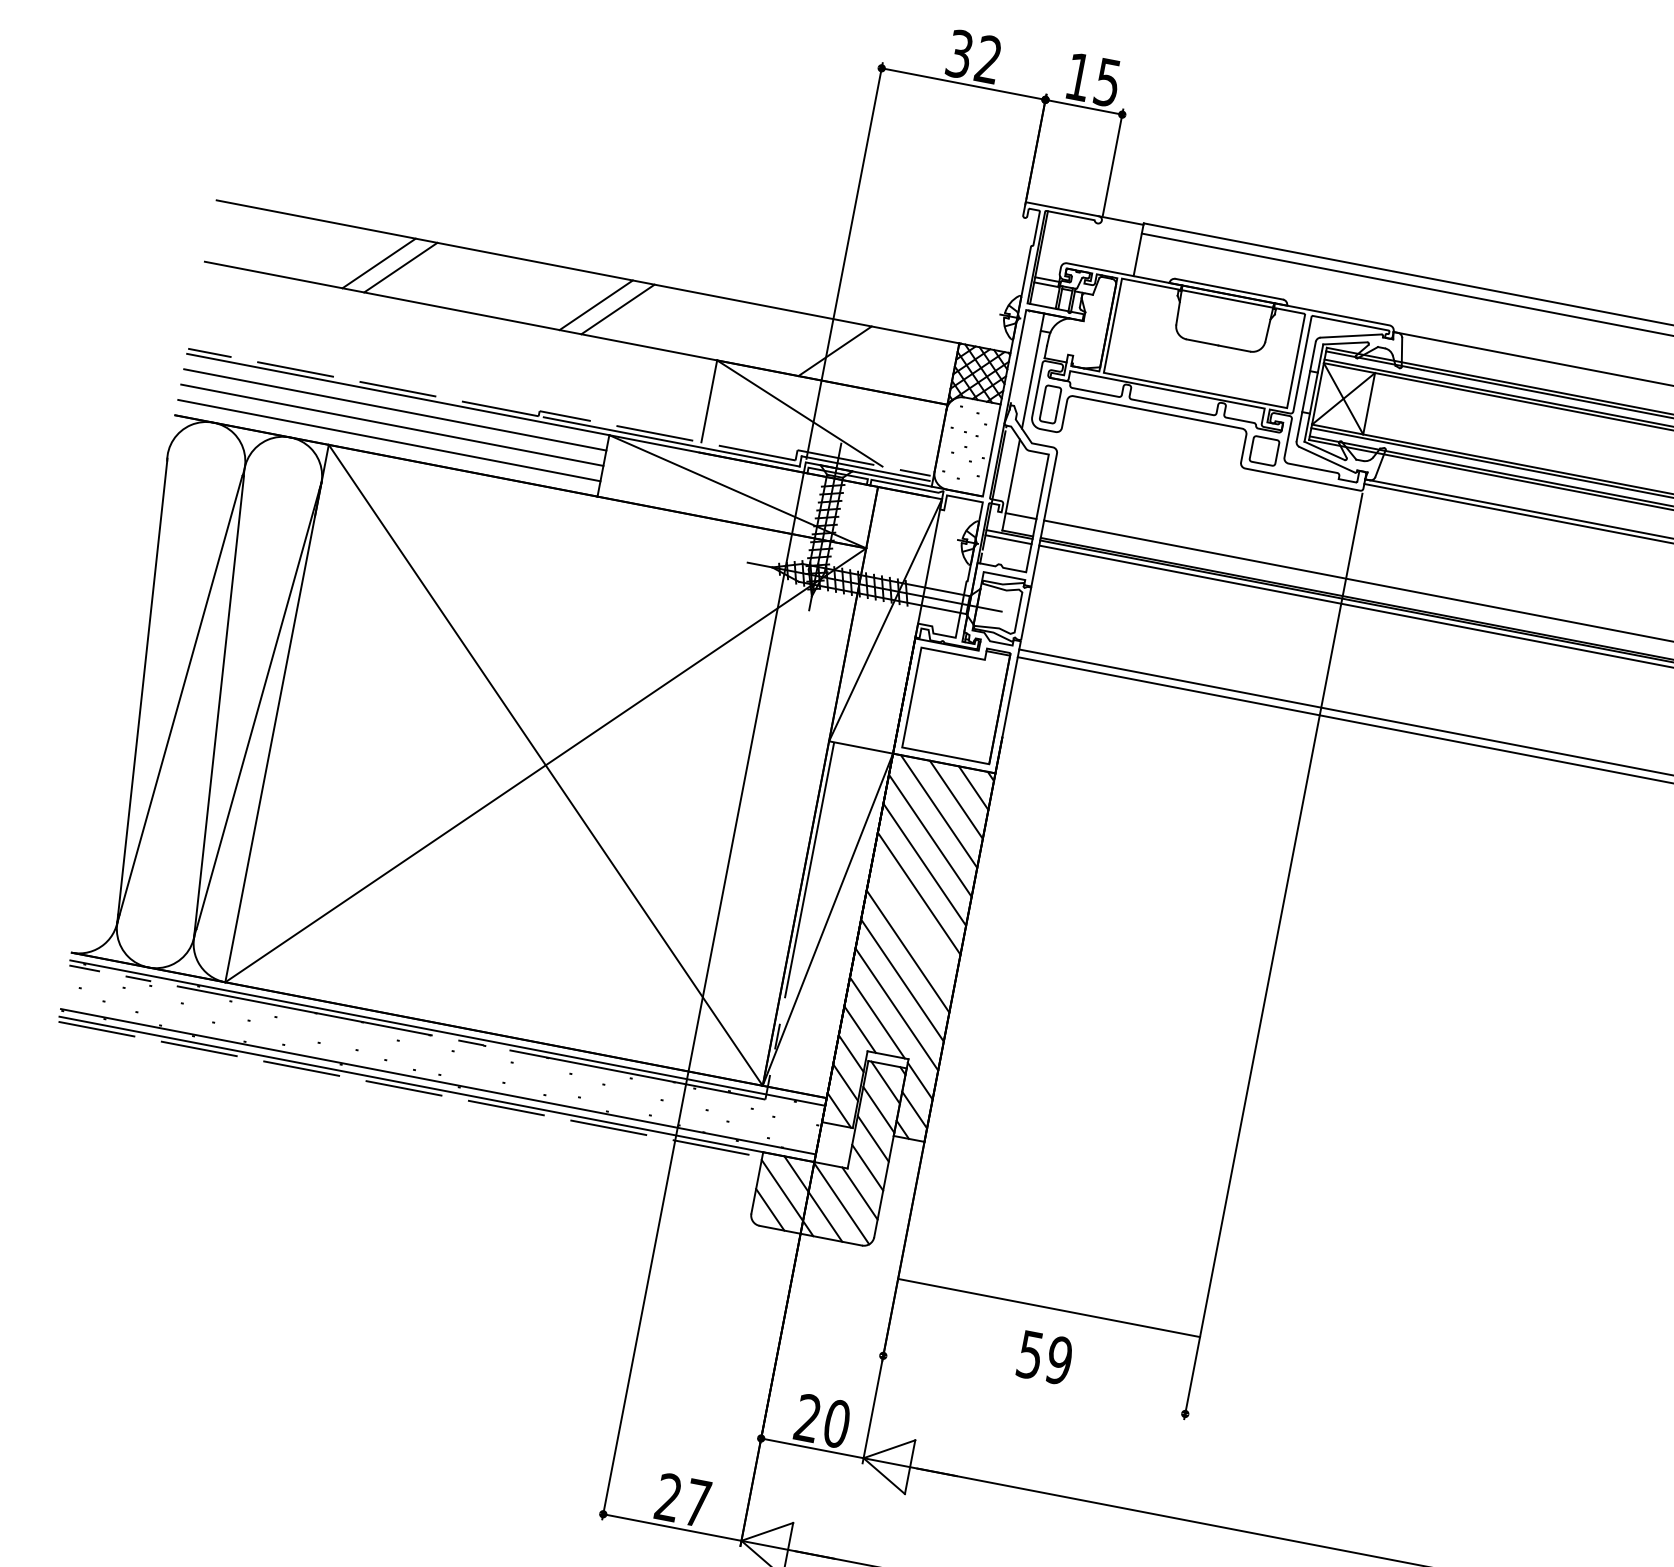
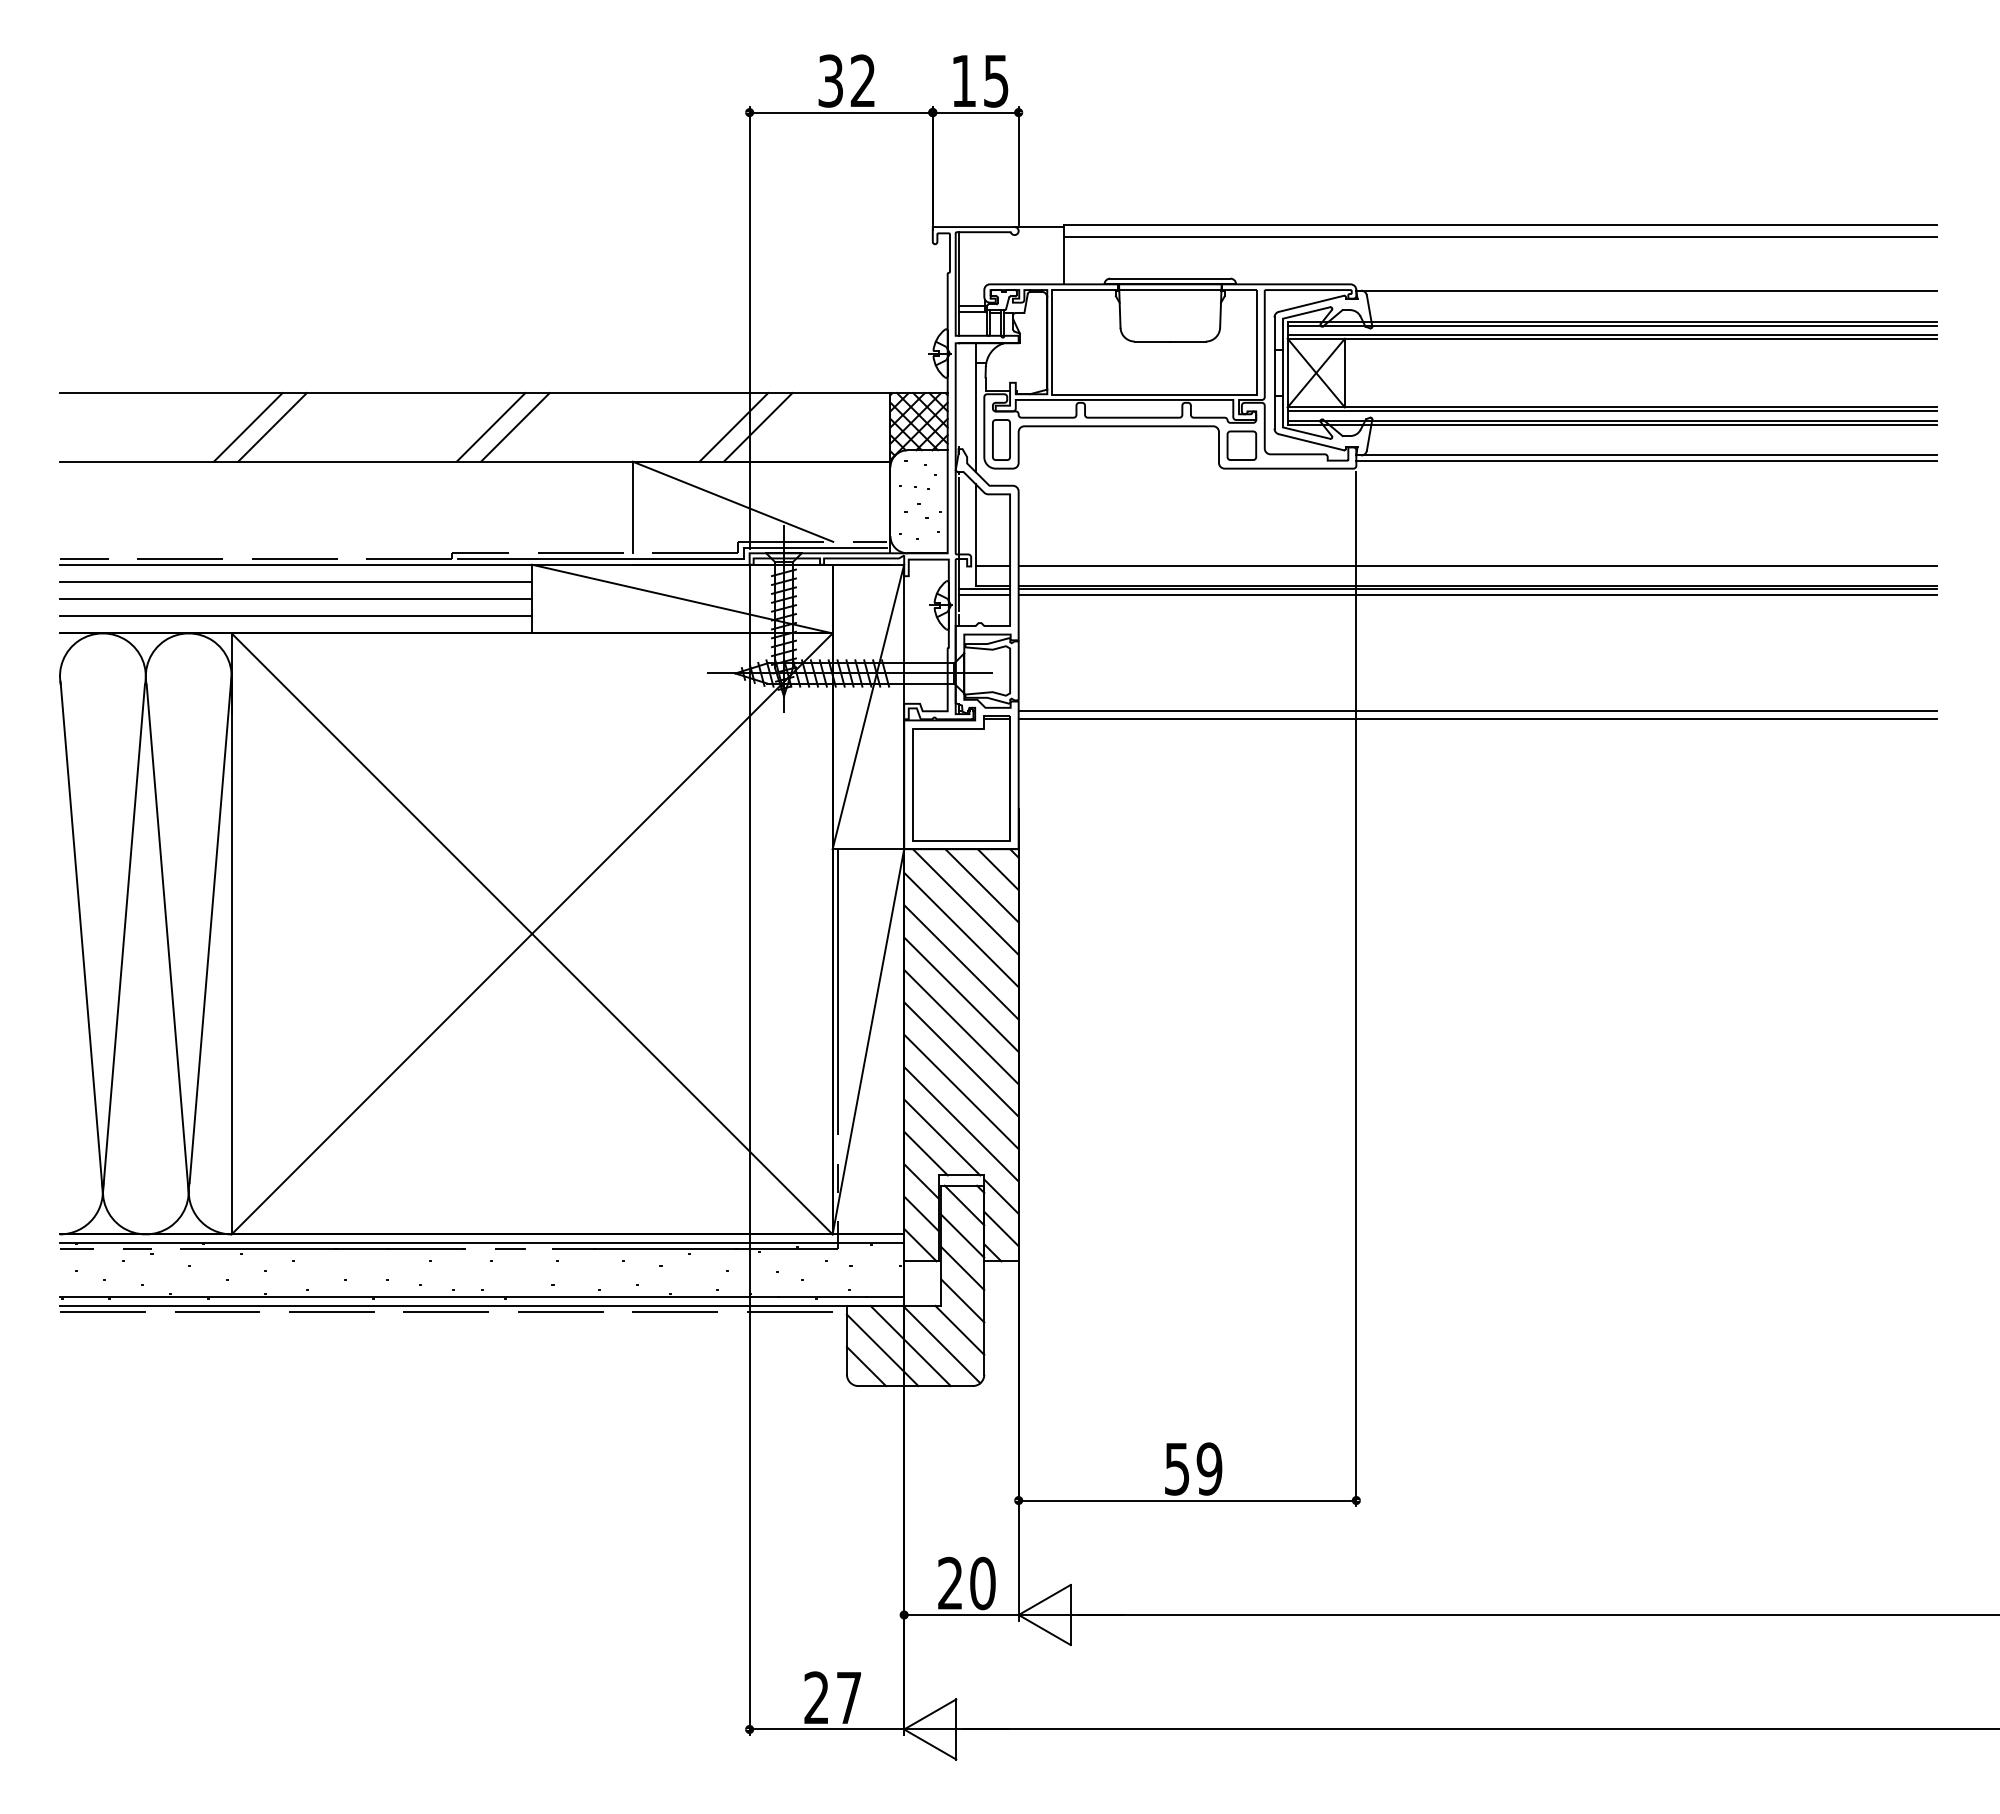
line: (813, 347) -> (733, 427), added
line: (913, 922) -> (961, 1026), added
line: (1049, 1307) -> (1187, 1500), moved

